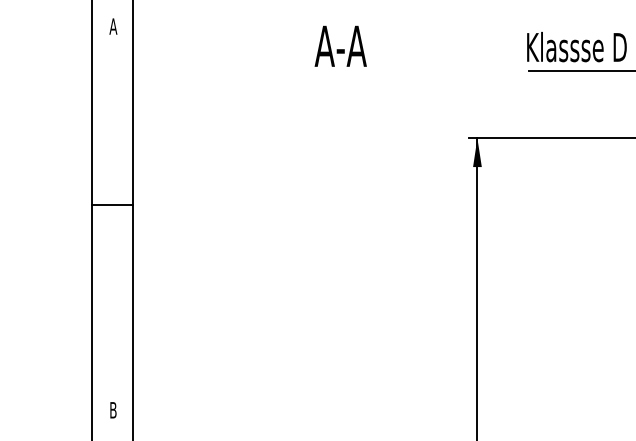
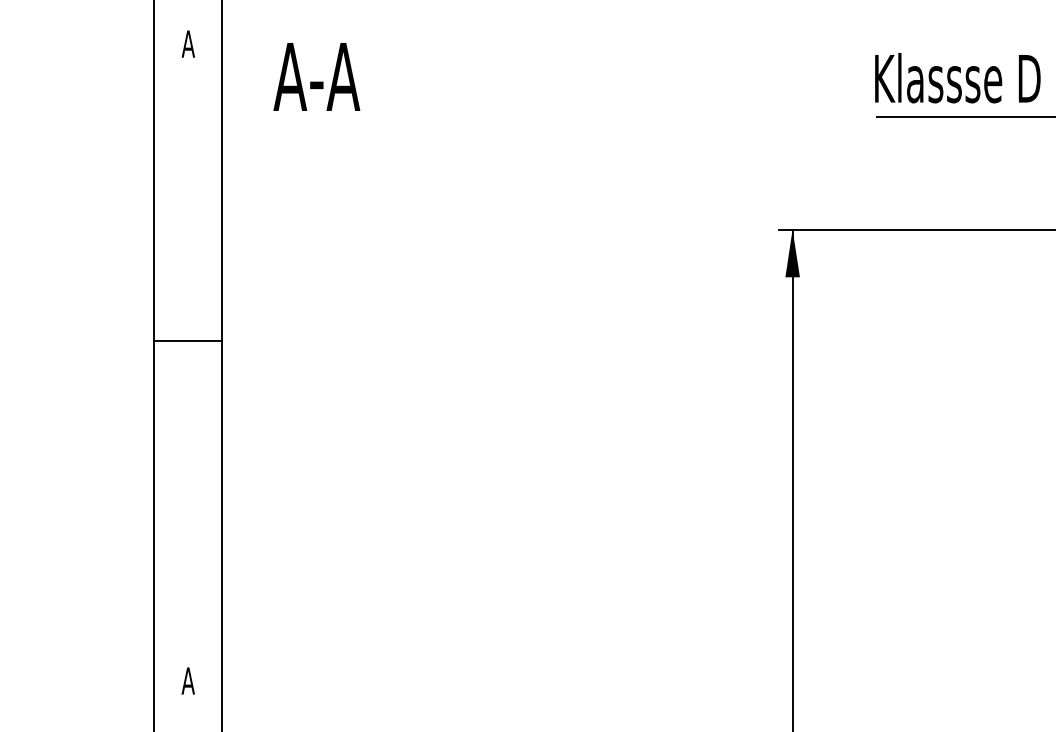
text: (340, 45) -> (316, 75), moved
text: (113, 410) -> (188, 681), B -> A

